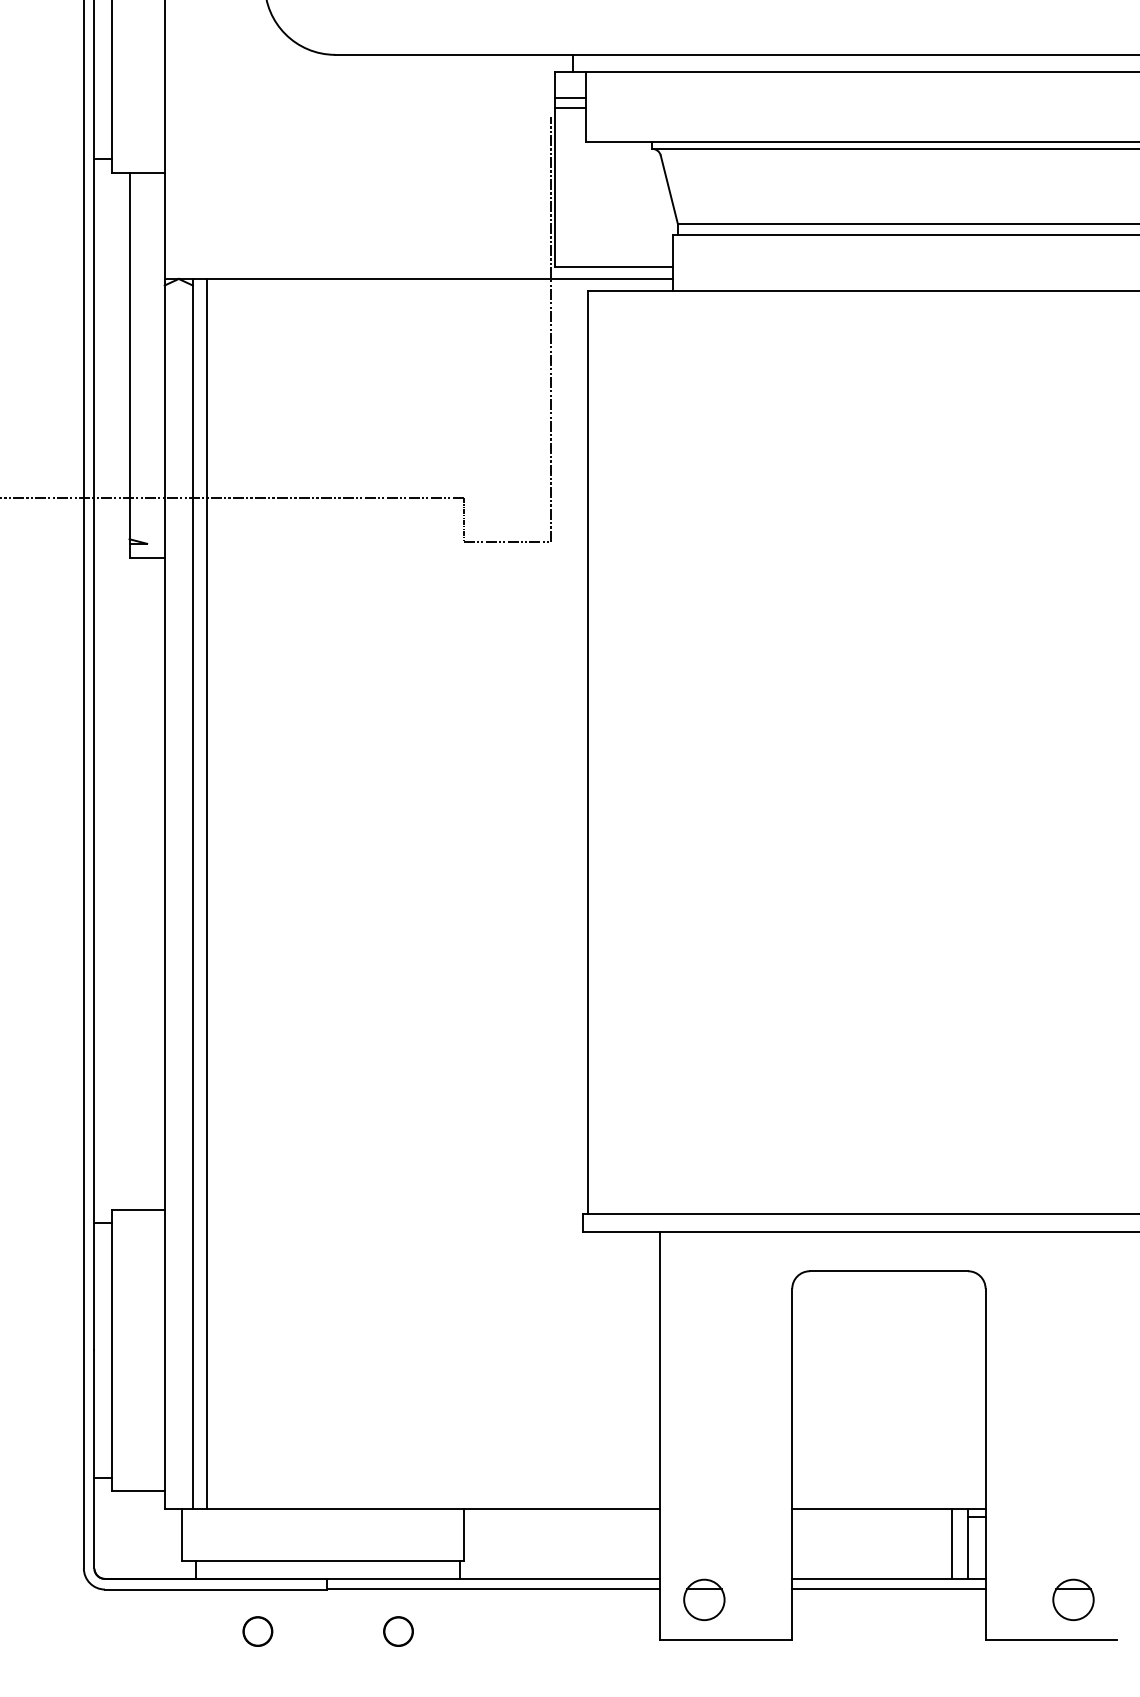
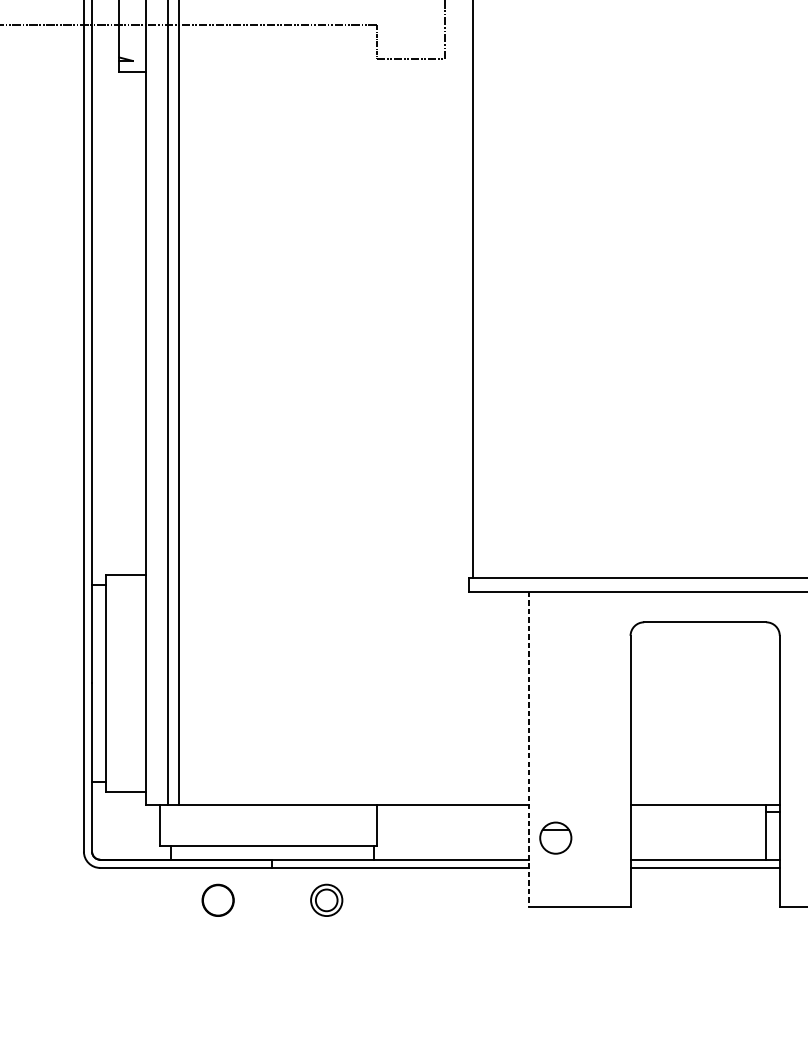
line: (660, 1436) -> (528, 749), solid -> dashed
line: (952, 1543) -> (754, 832), removed
part: (704, 1599) -> (555, 837), moved
circle: (257, 1631) -> (217, 900), size x1.4
circle: (398, 1631) -> (326, 900), size x1.4

